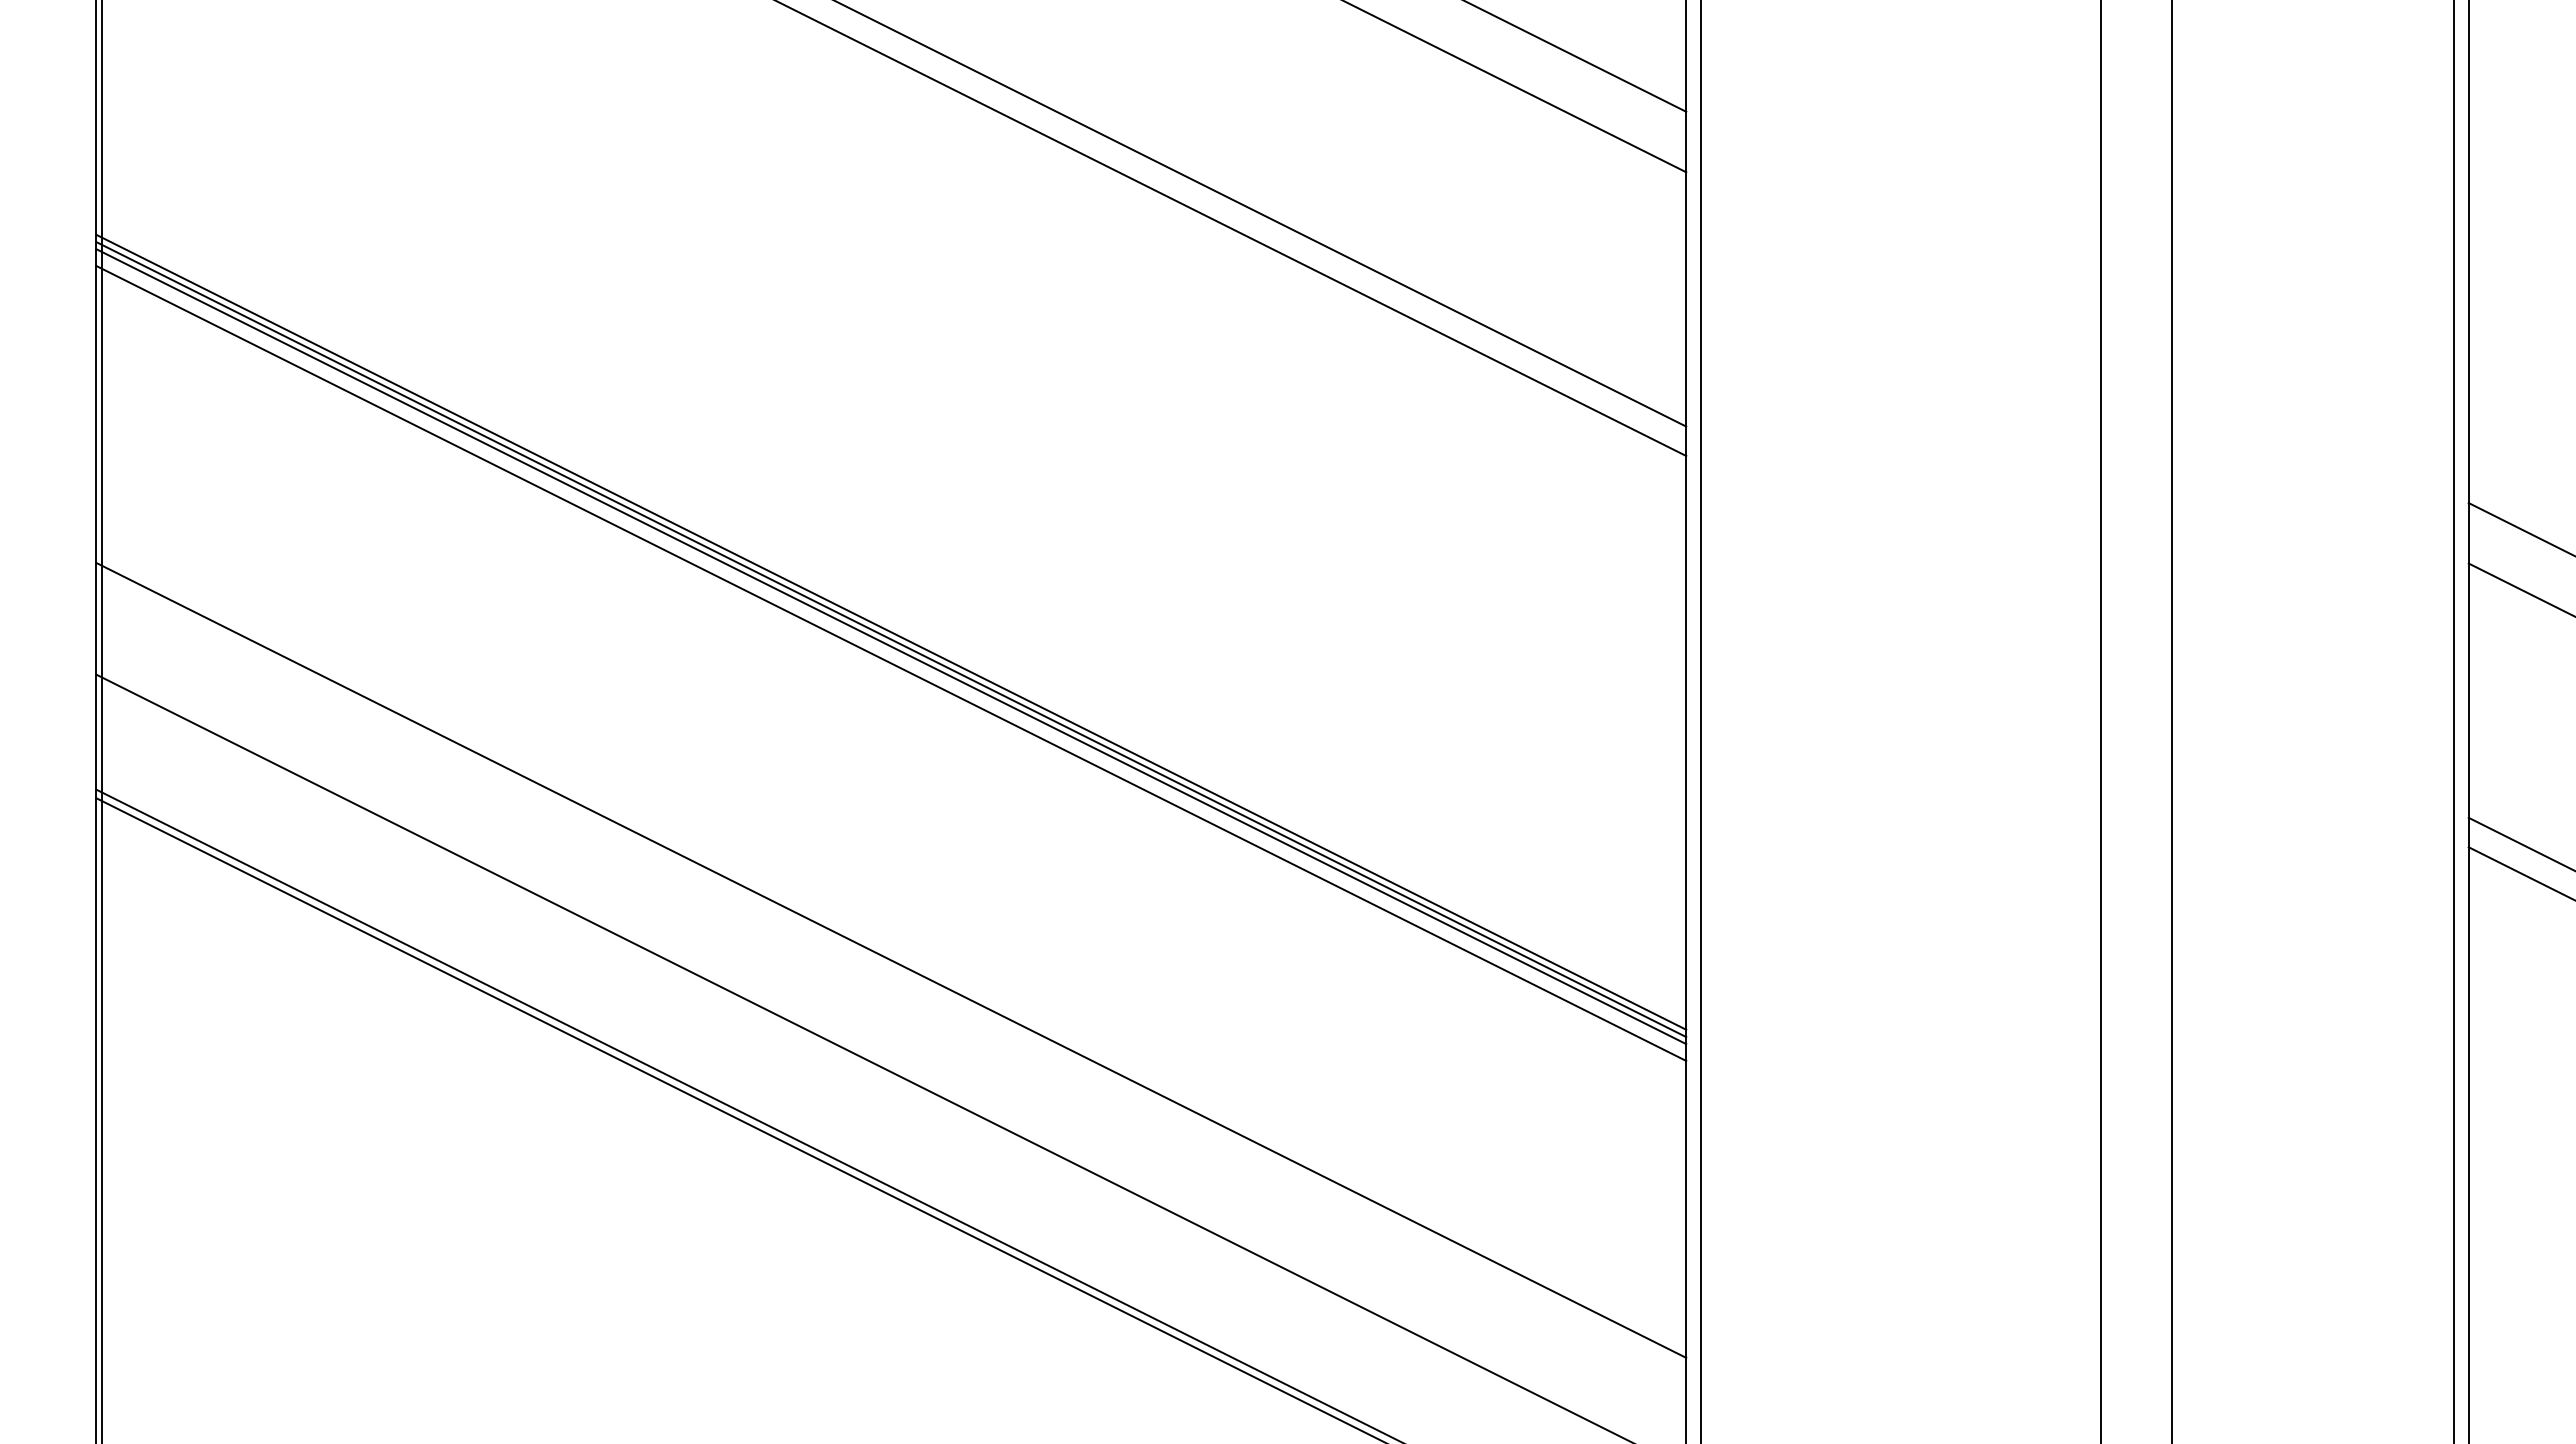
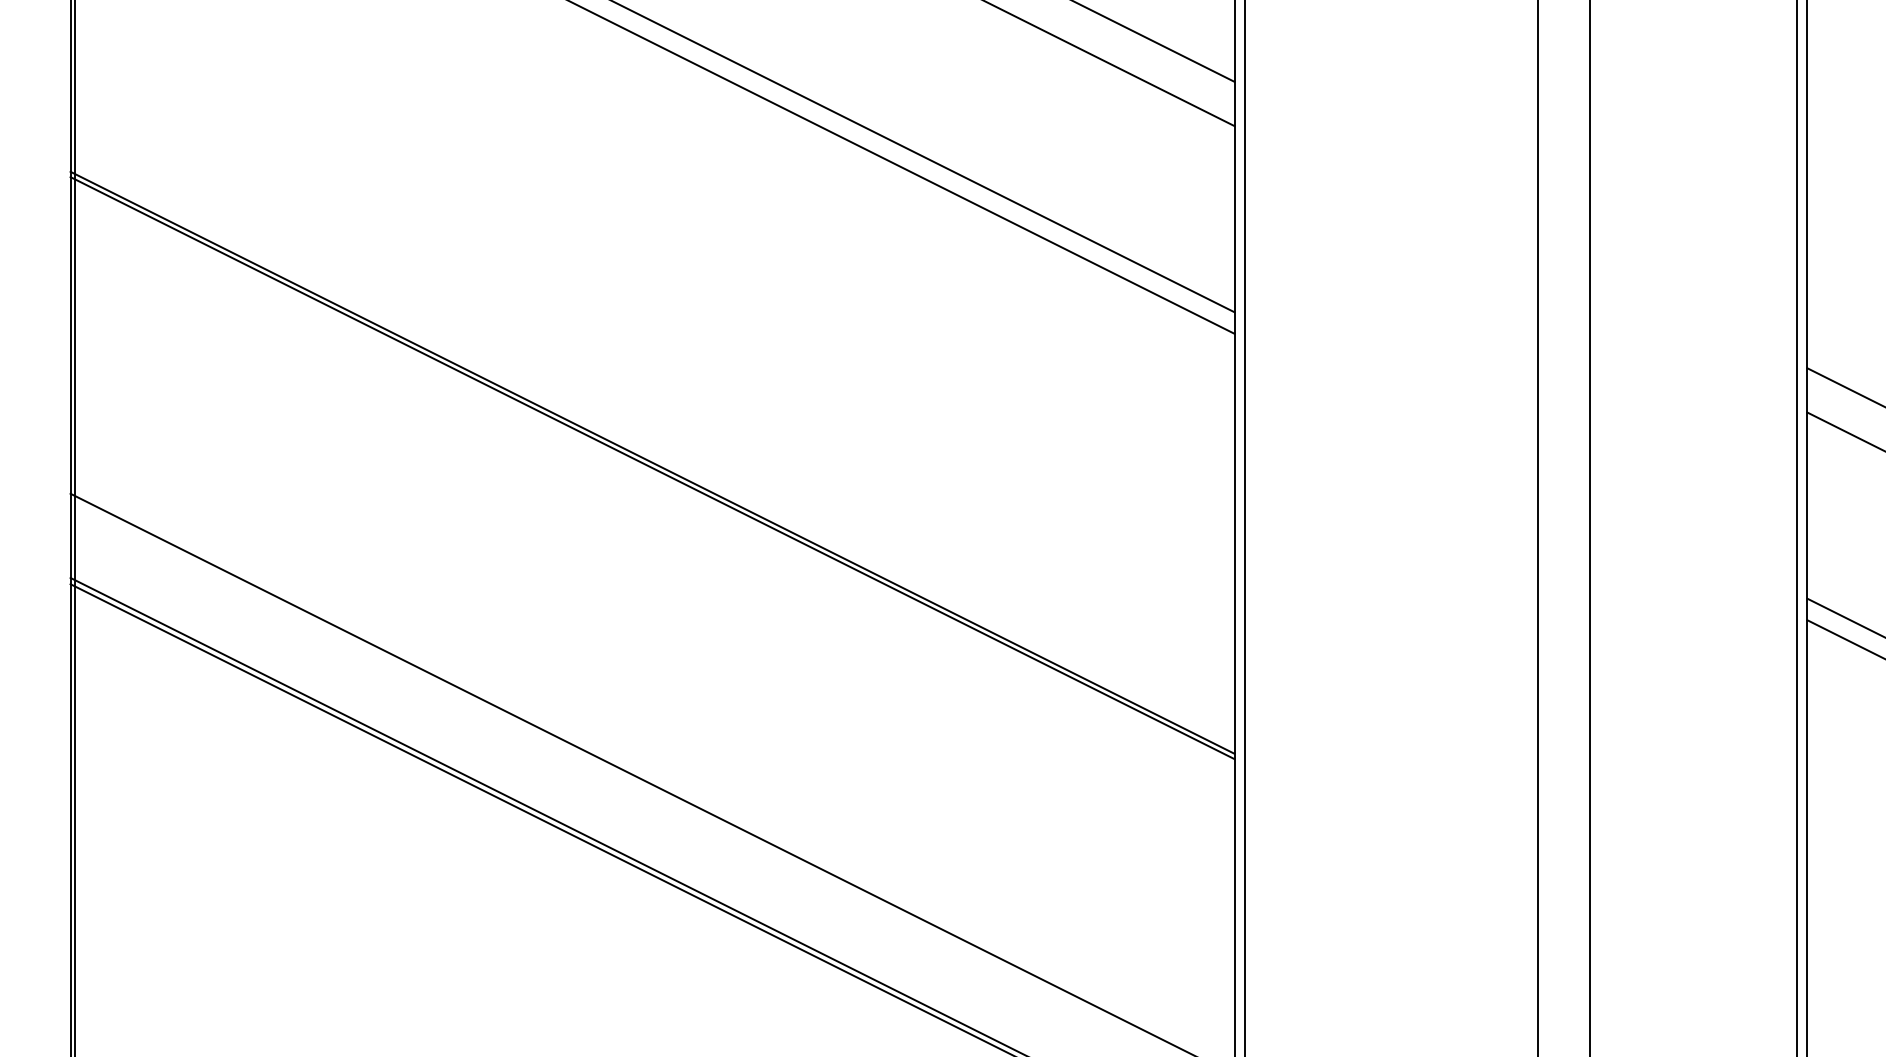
line: (891, 646) -> (652, 473), removed
line: (891, 662) -> (652, 484), removed
line: (891, 959) -> (652, 702), removed

